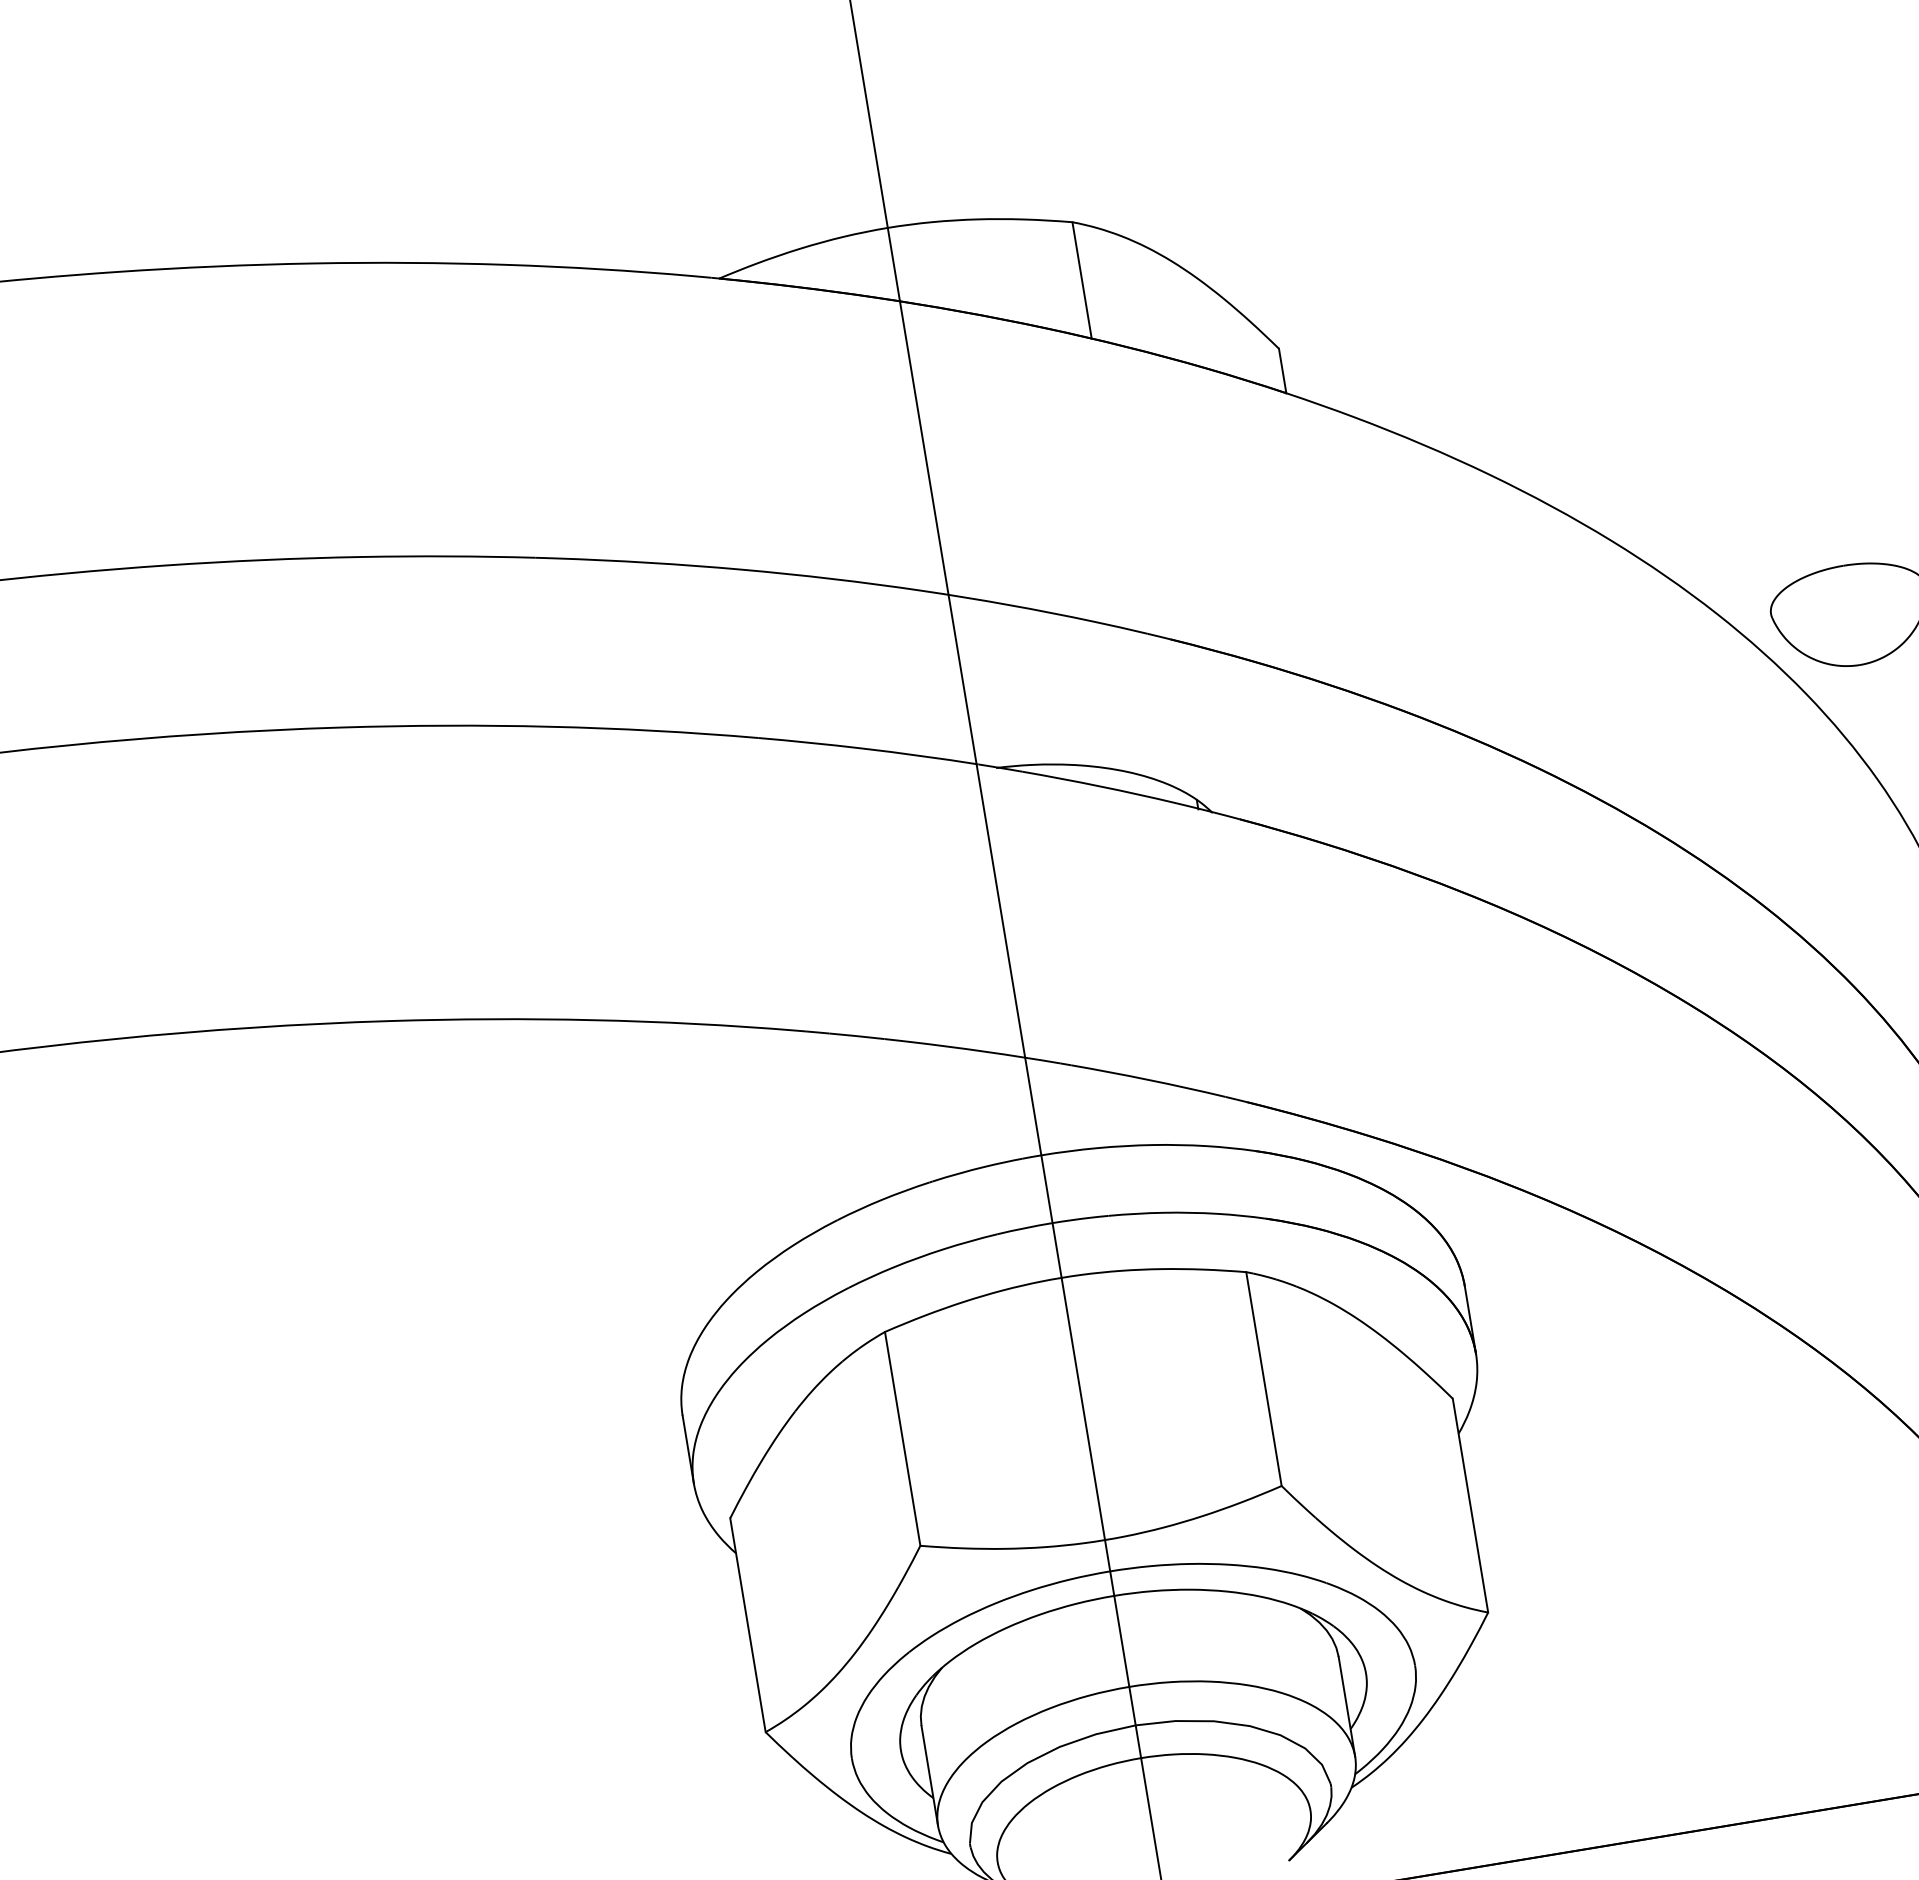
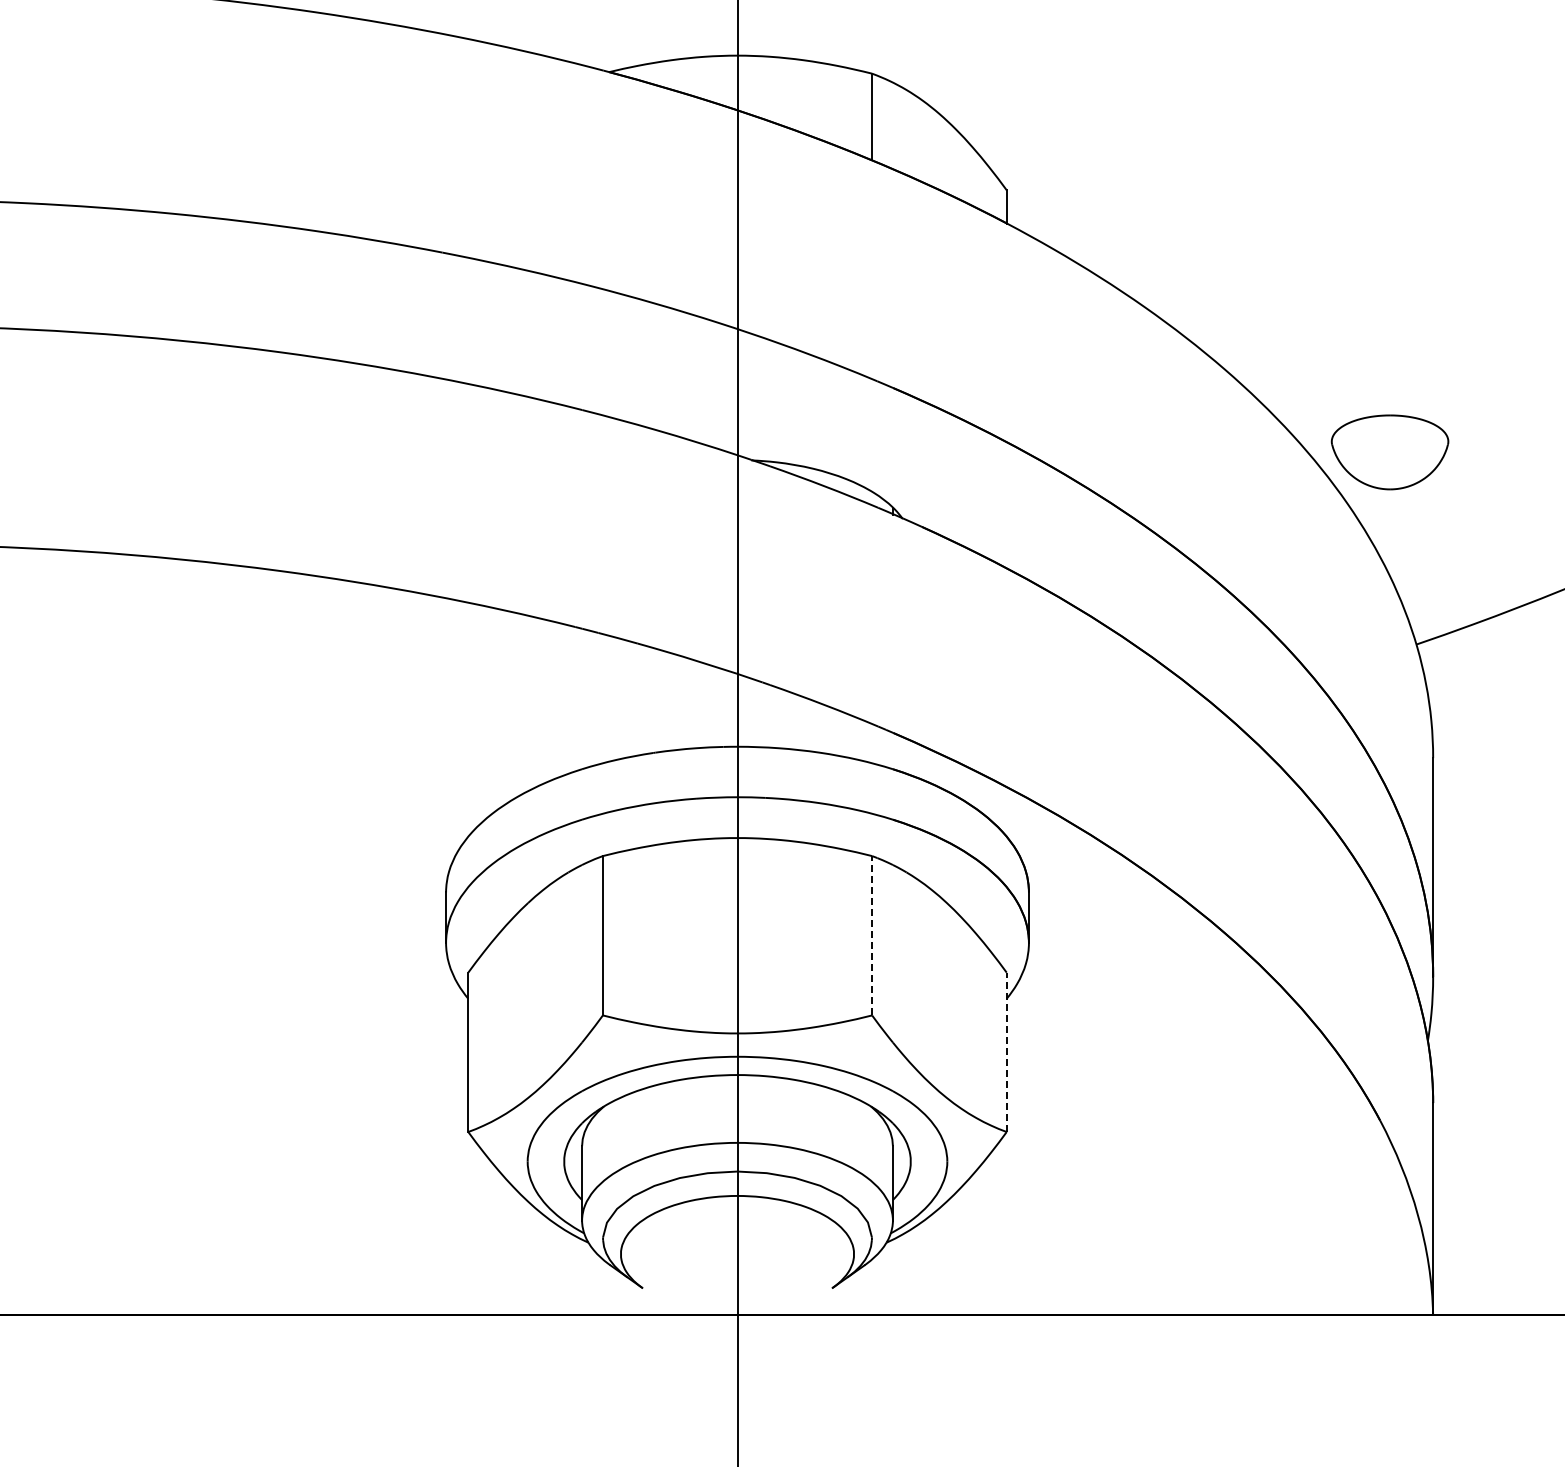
line: (1264, 1378) -> (872, 935), solid -> dashed
line: (1470, 1505) -> (1006, 1052), solid -> dashed

